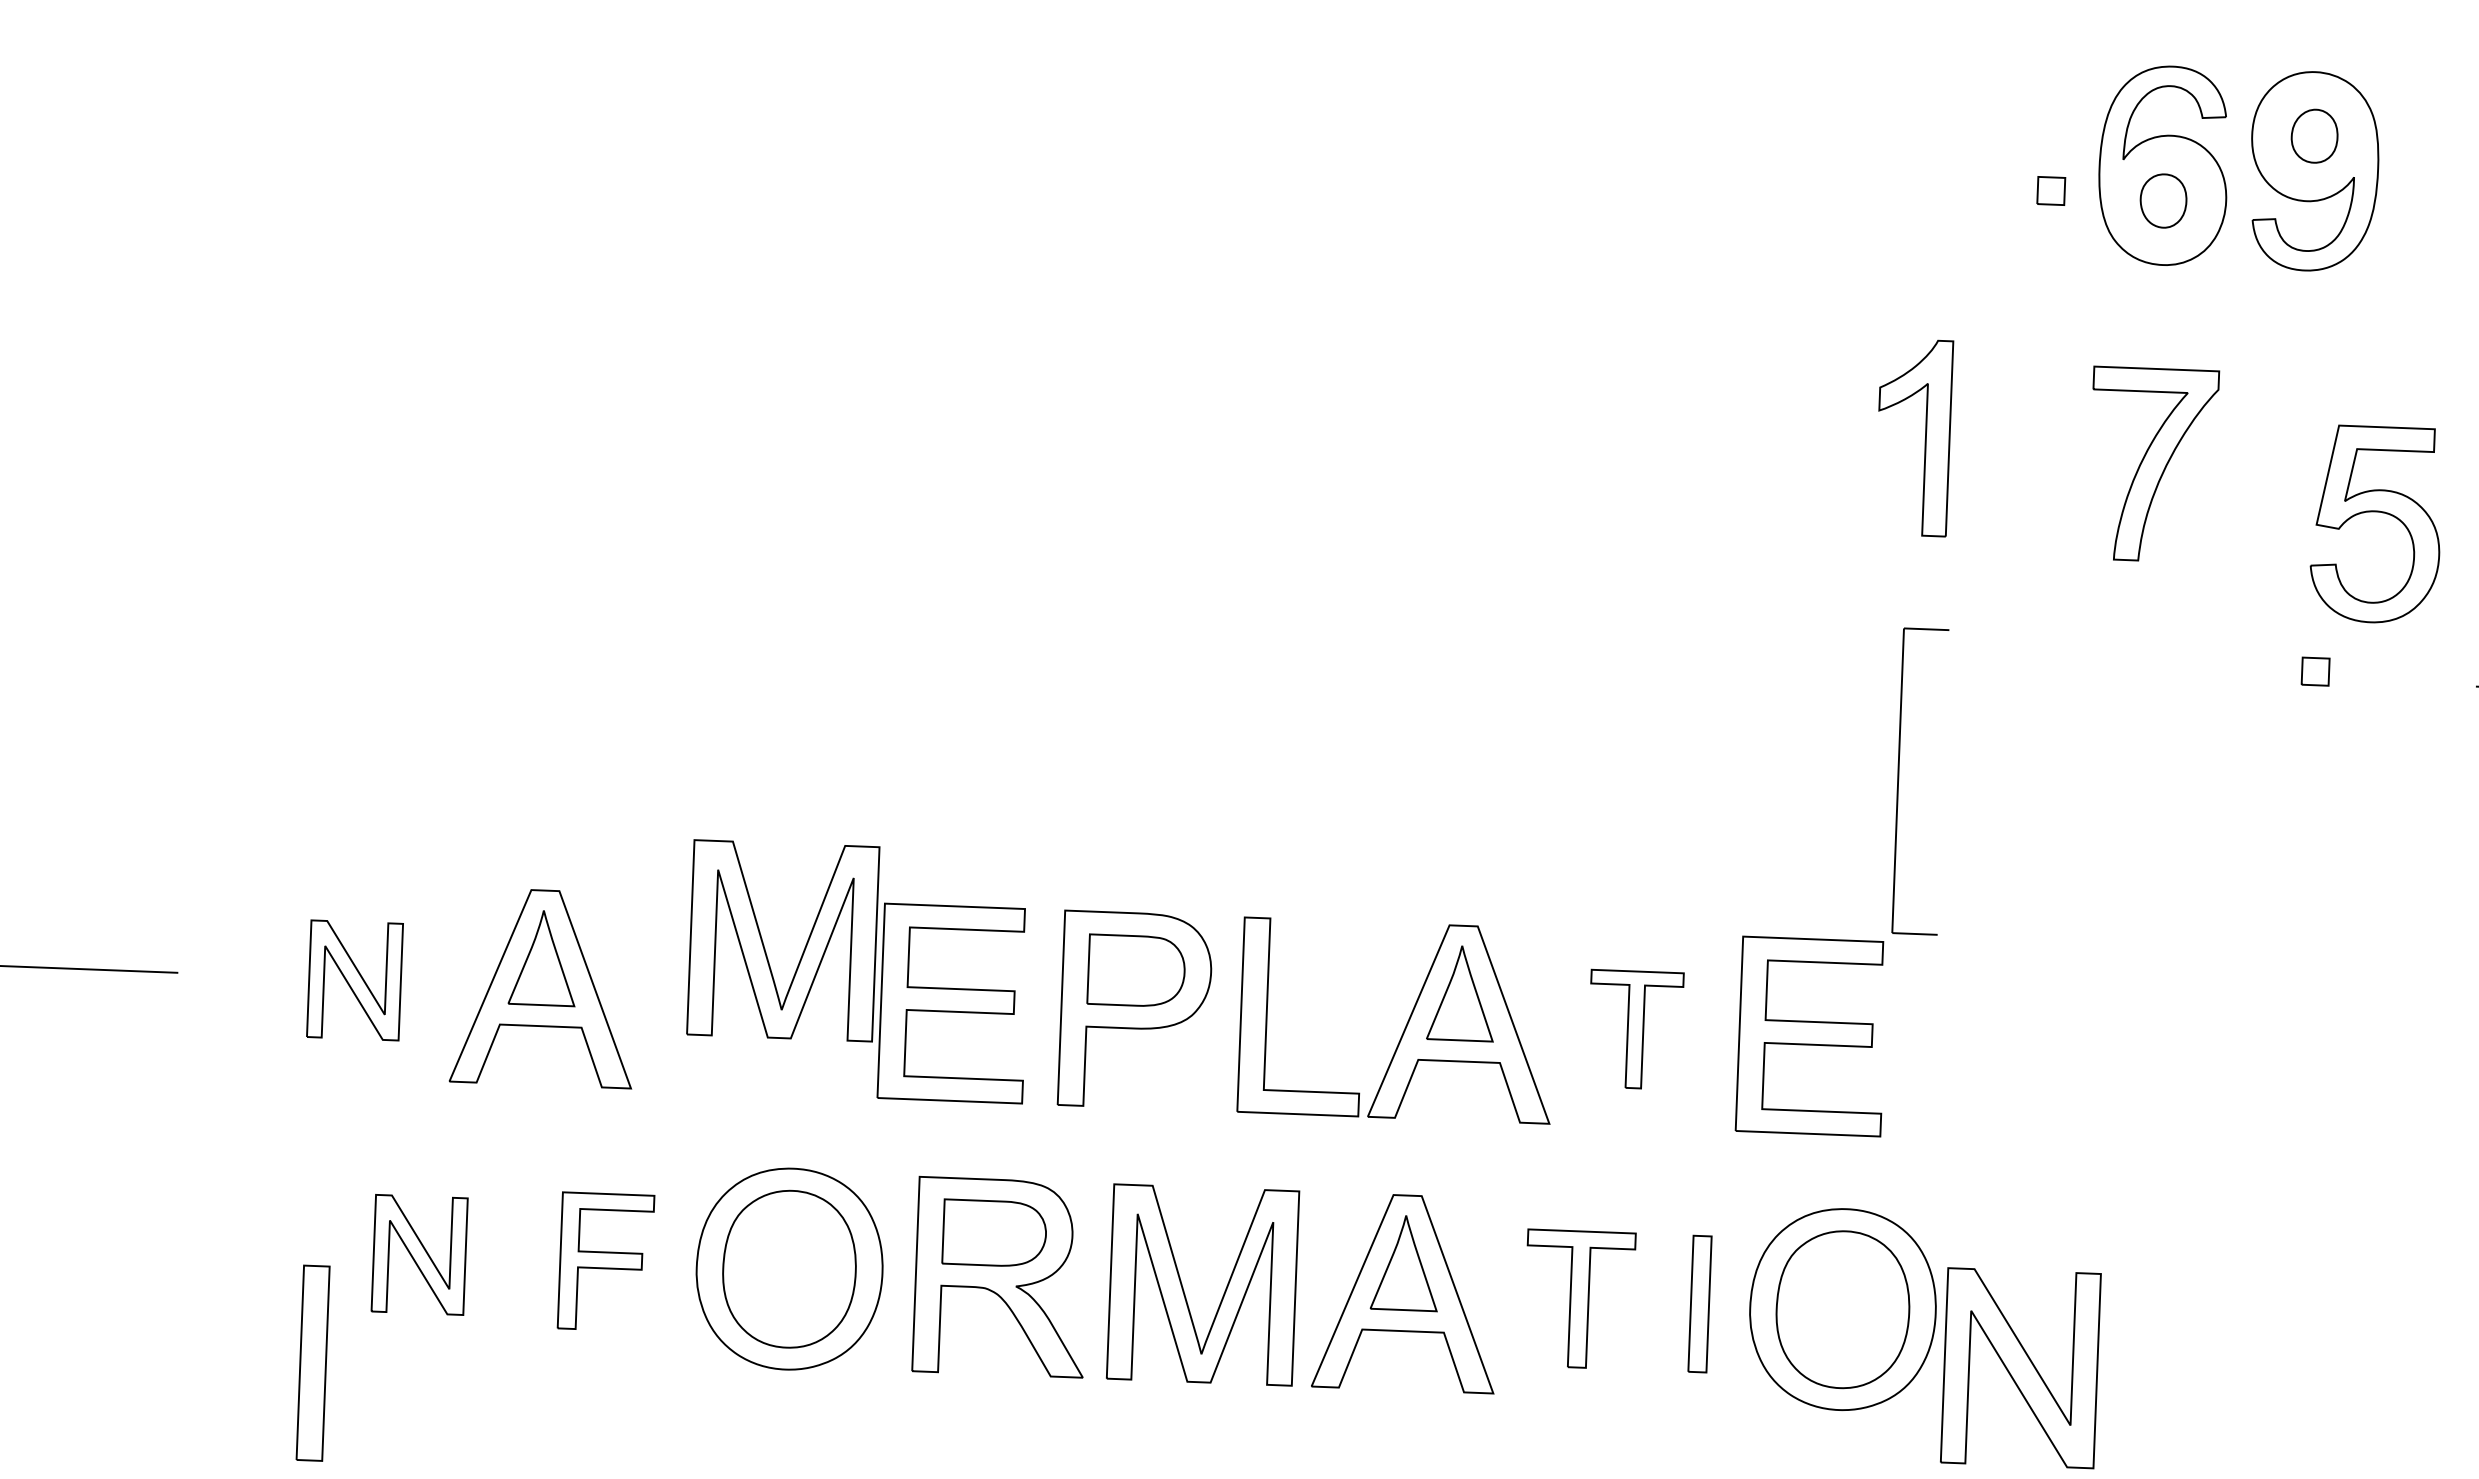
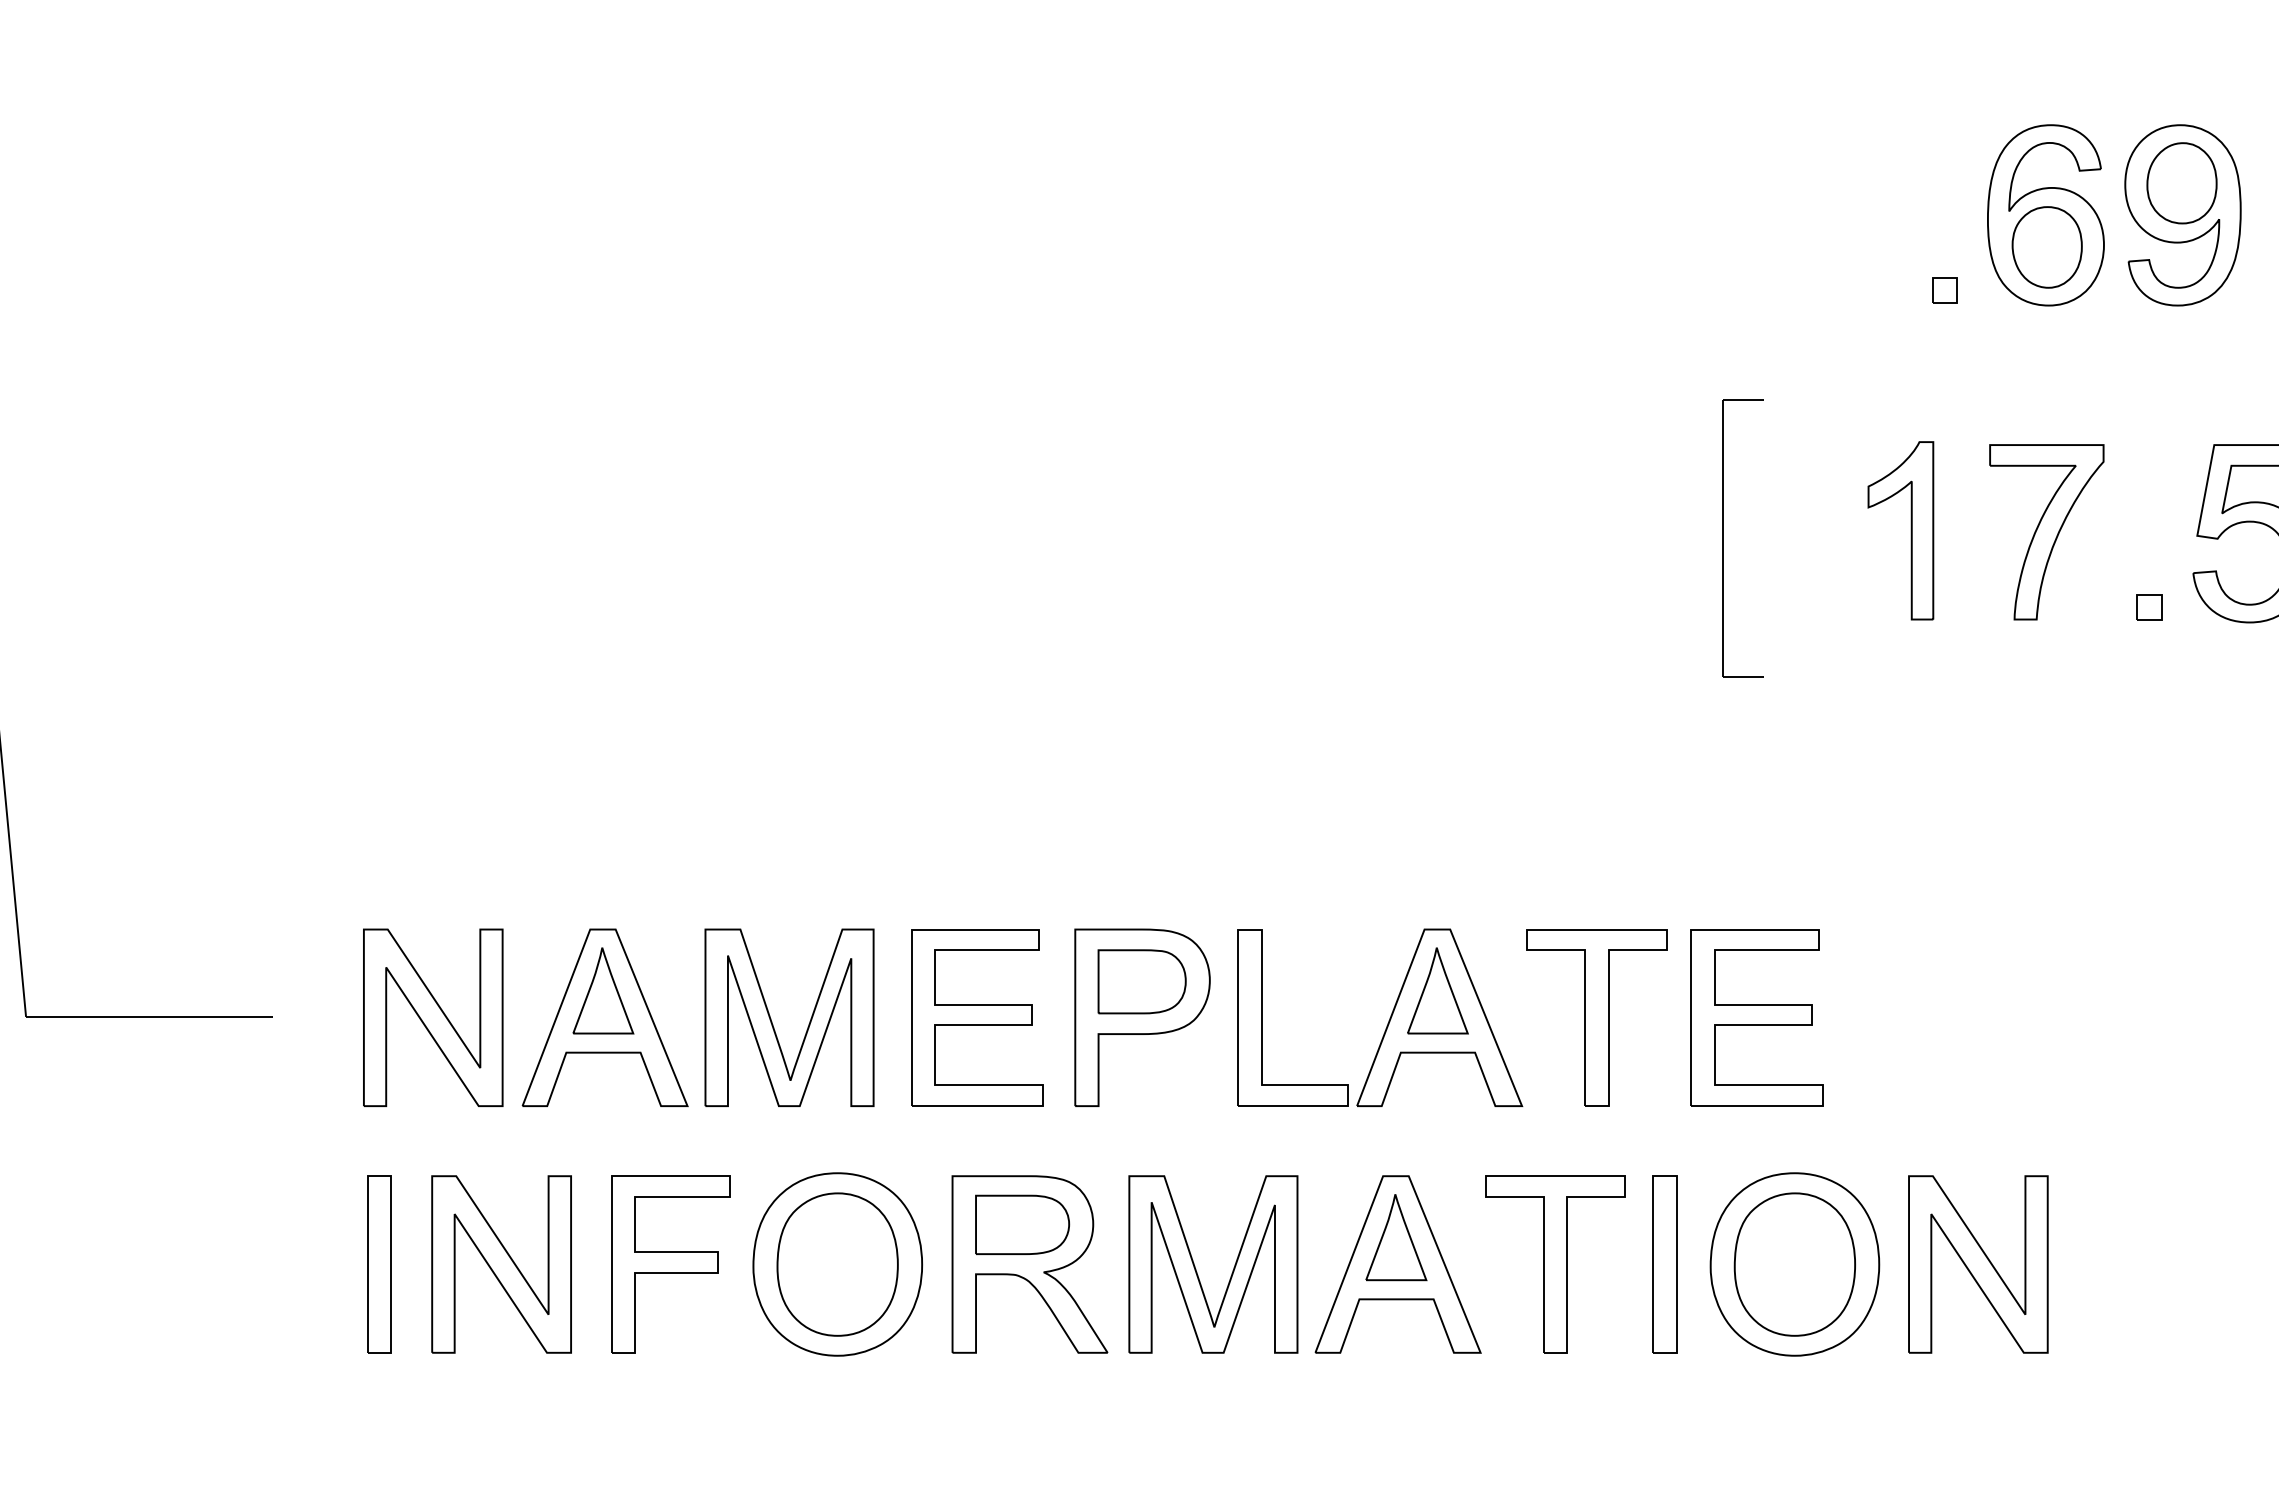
part: (2314, 136) -> (2181, 183), size x1.67
part: (2050, 191) -> (1944, 290), moved
part: (2162, 201) -> (2046, 247), size x1.67
part: (1924, 437) -> (1910, 530), moved
part: (2152, 465) -> (2046, 532), moved
part: (2315, 672) -> (2149, 607), moved
part: (1899, 780) -> (1723, 538), moved
part: (764, 944) -> (772, 1021), moved
part: (355, 980) -> (433, 1017), size x1.67
part: (1635, 1029) -> (1596, 1017), size x1.67
part: (419, 1254) -> (501, 1264), size x1.67
part: (605, 1262) -> (670, 1264), size x1.43
part: (1579, 1299) -> (1555, 1264), size x1.43
part: (1699, 1304) -> (1664, 1264), size x1.43
part: (312, 1363) -> (379, 1264), moved
part: (2021, 1368) -> (1978, 1264), moved

